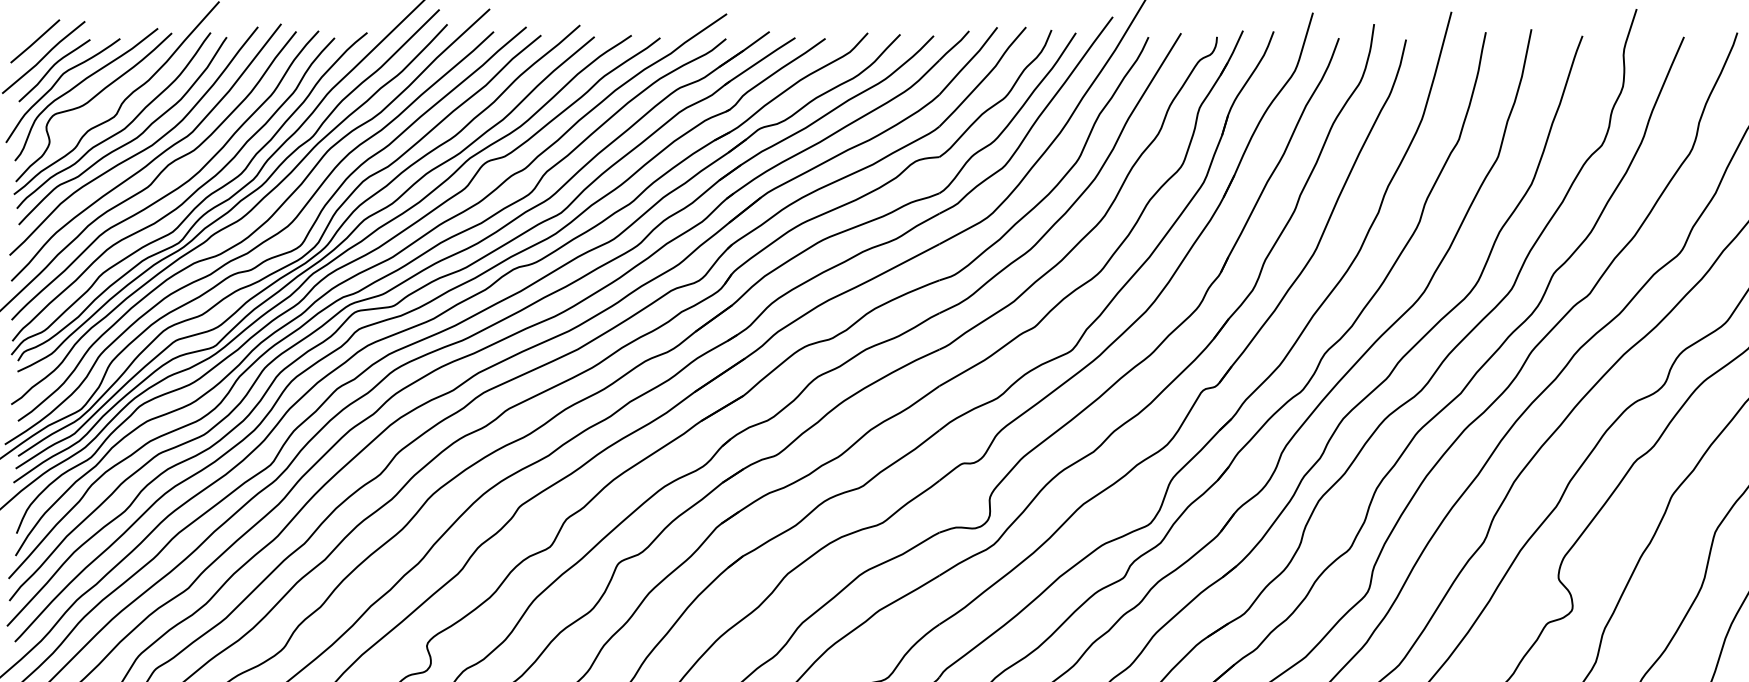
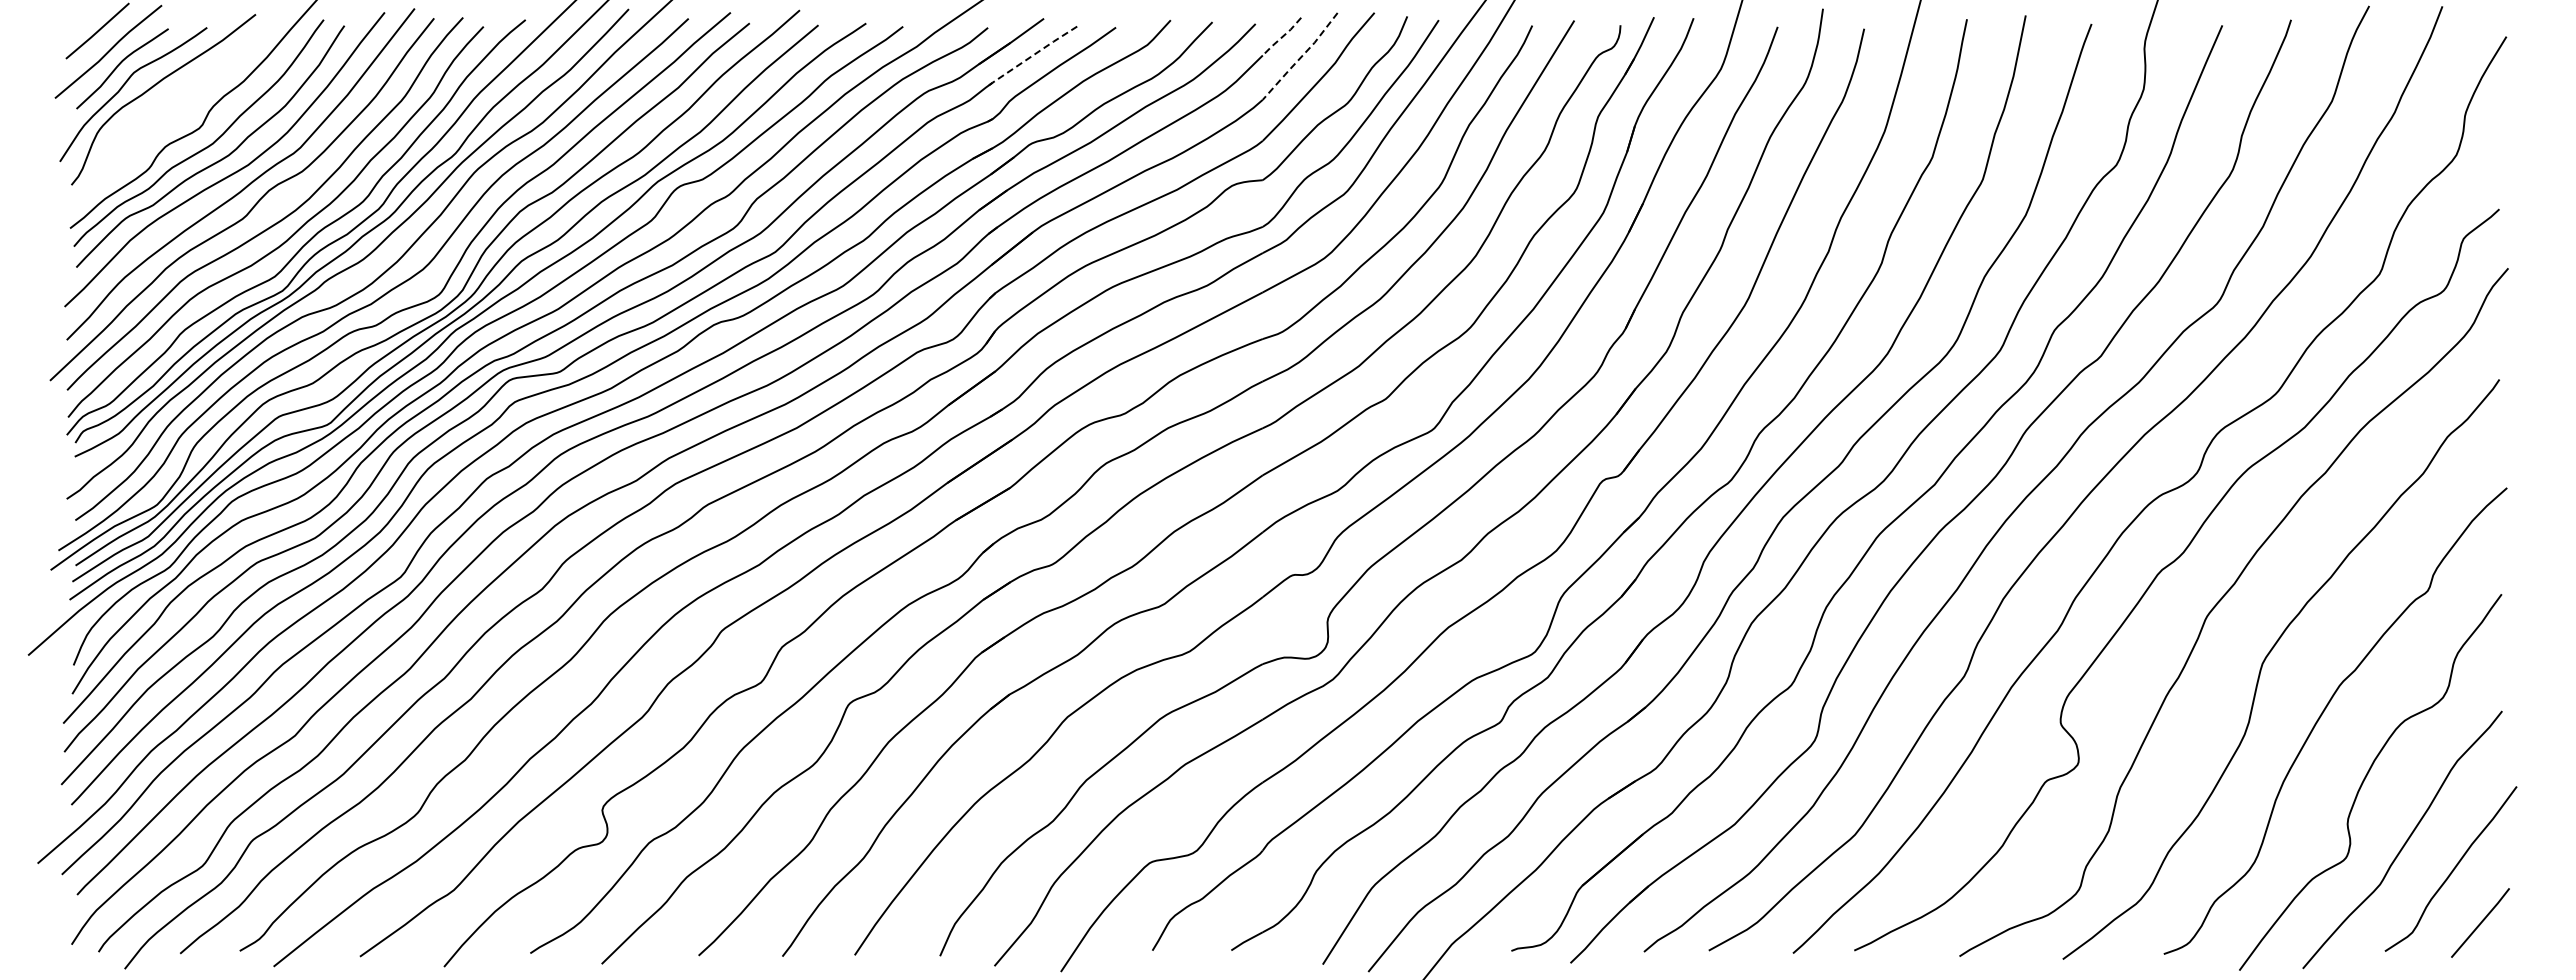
line: (953, 46) -> (1281, 37), solid -> dashed
line: (759, 61) -> (1030, 57), solid -> dashed
line: (969, 61) -> (1301, 57), solid -> dashed
curve: (89, 102) -> (167, 109), removed

